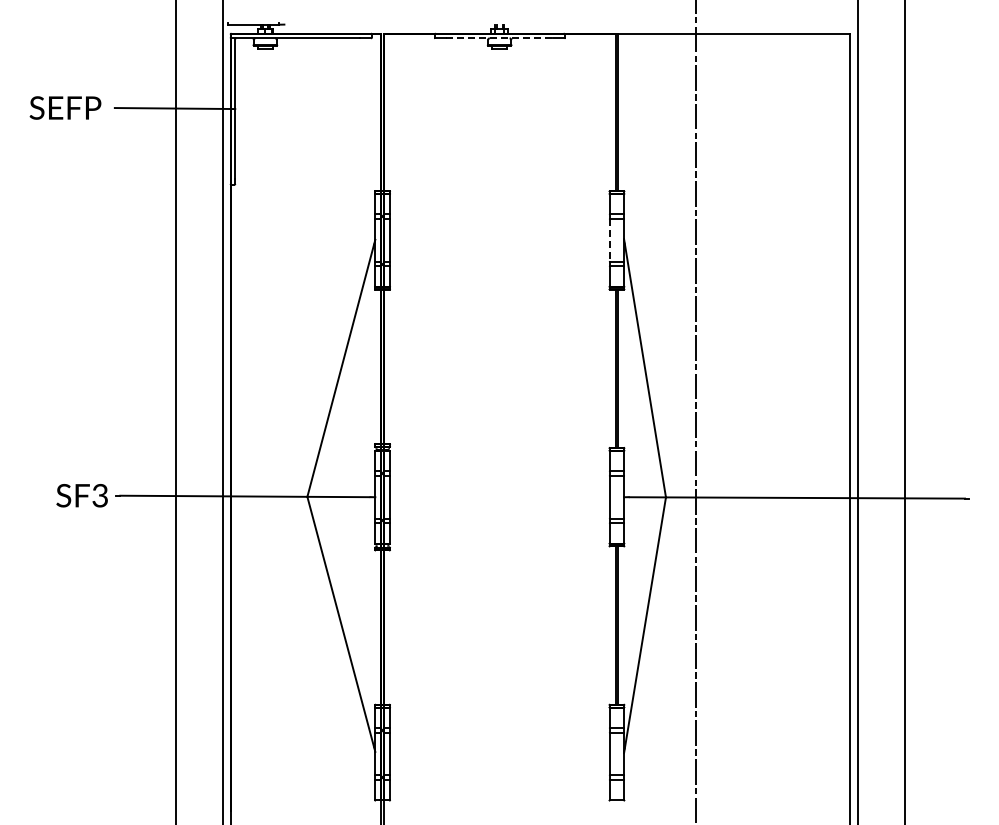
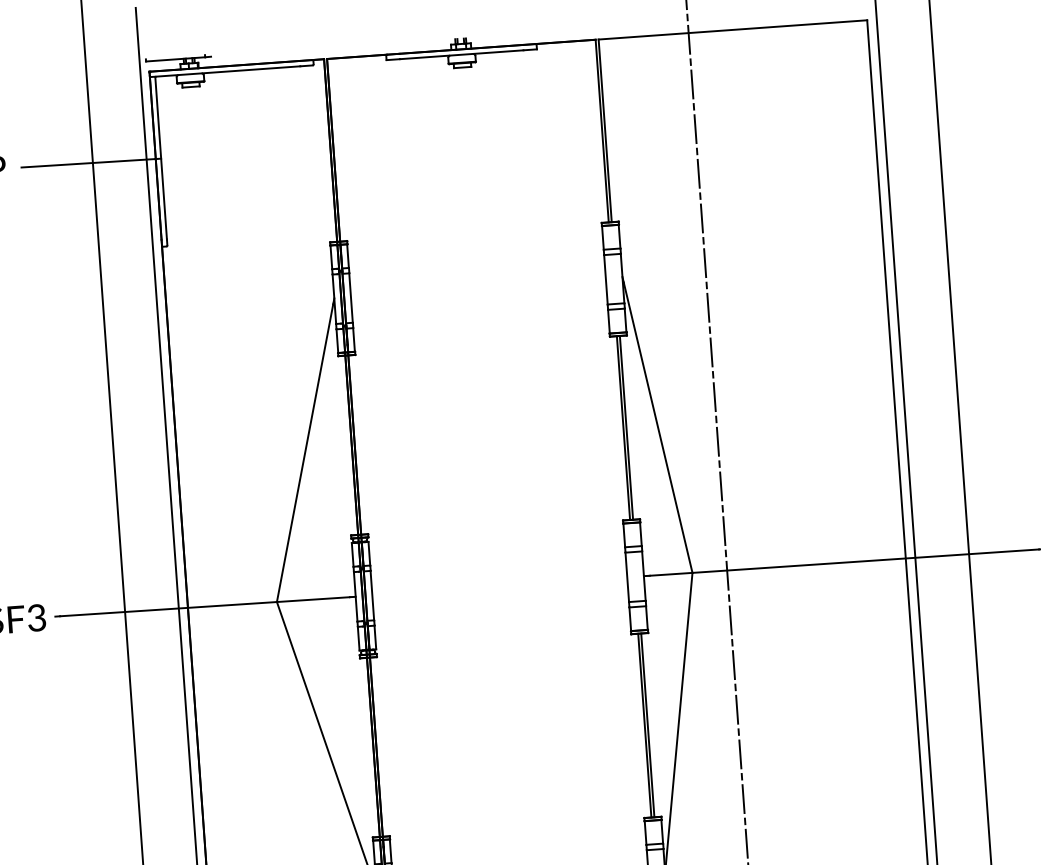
line: (500, 38) -> (462, 54), dashed -> solid
line: (609, 240) -> (605, 279), dashed -> solid

